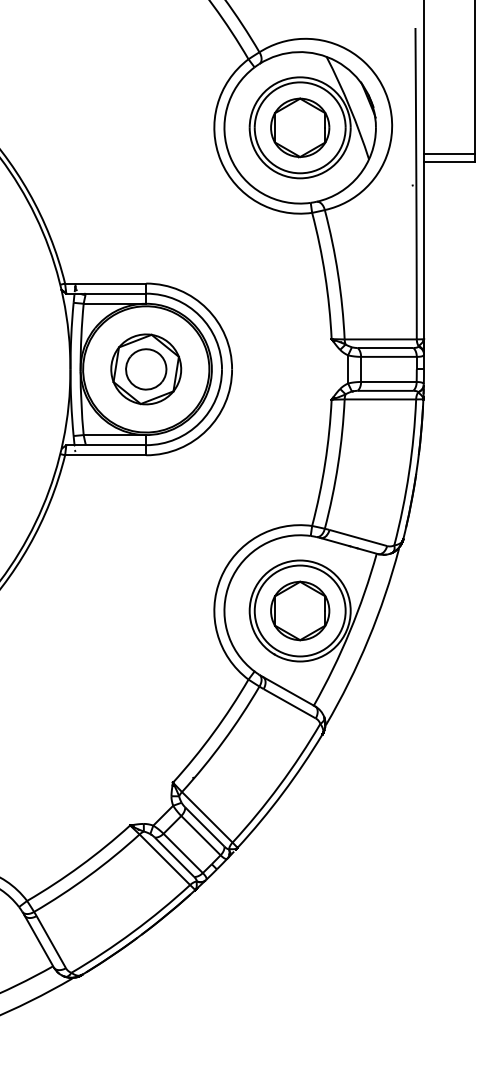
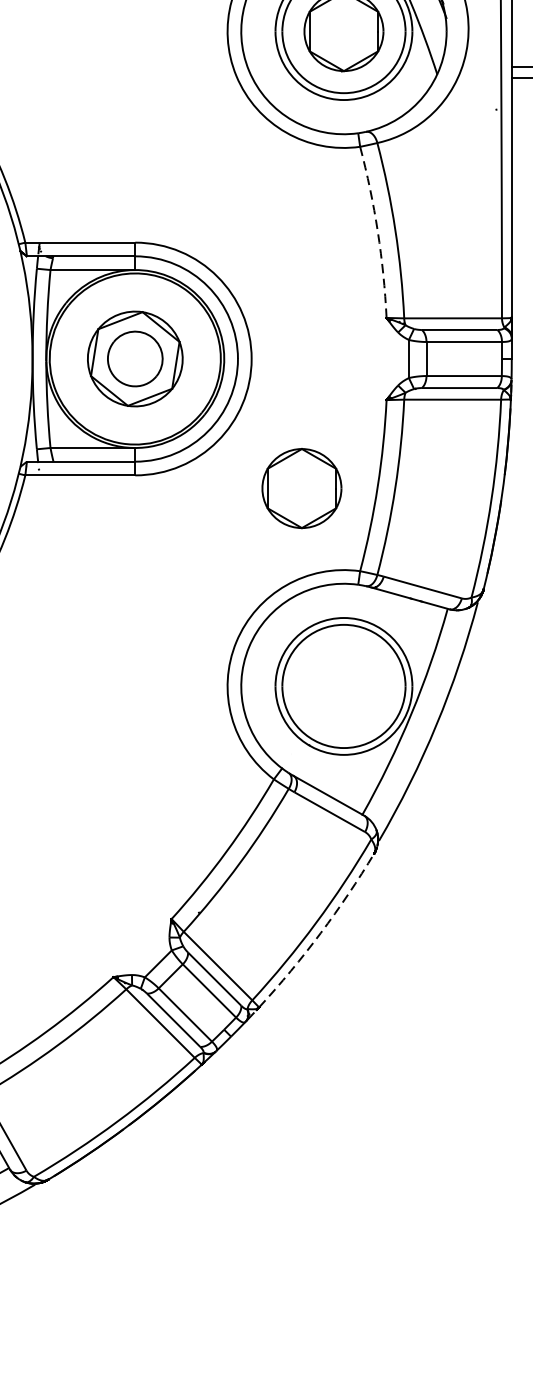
arc: (325, 275) -> (378, 231), solid -> dashed
part: (300, 610) -> (302, 487), moved
arc: (283, 793) -> (321, 933), solid -> dashed

